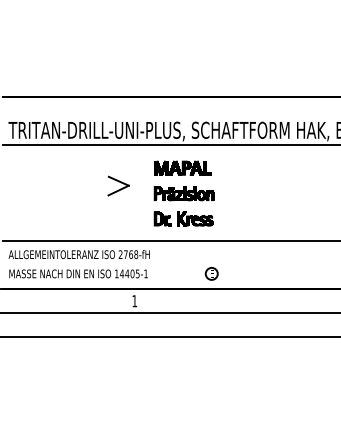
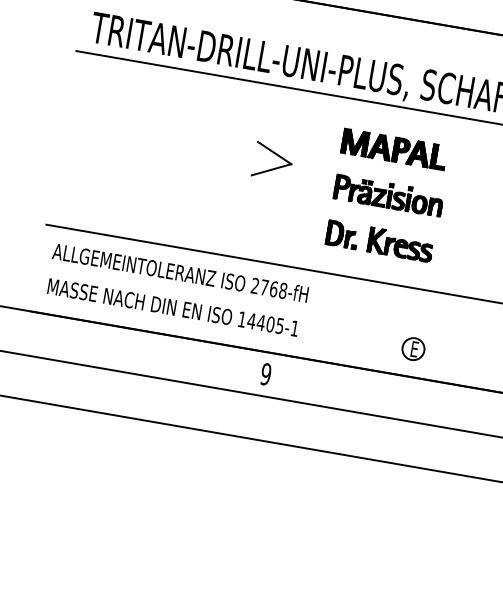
text: (134, 301) -> (265, 374), 1 -> 9

